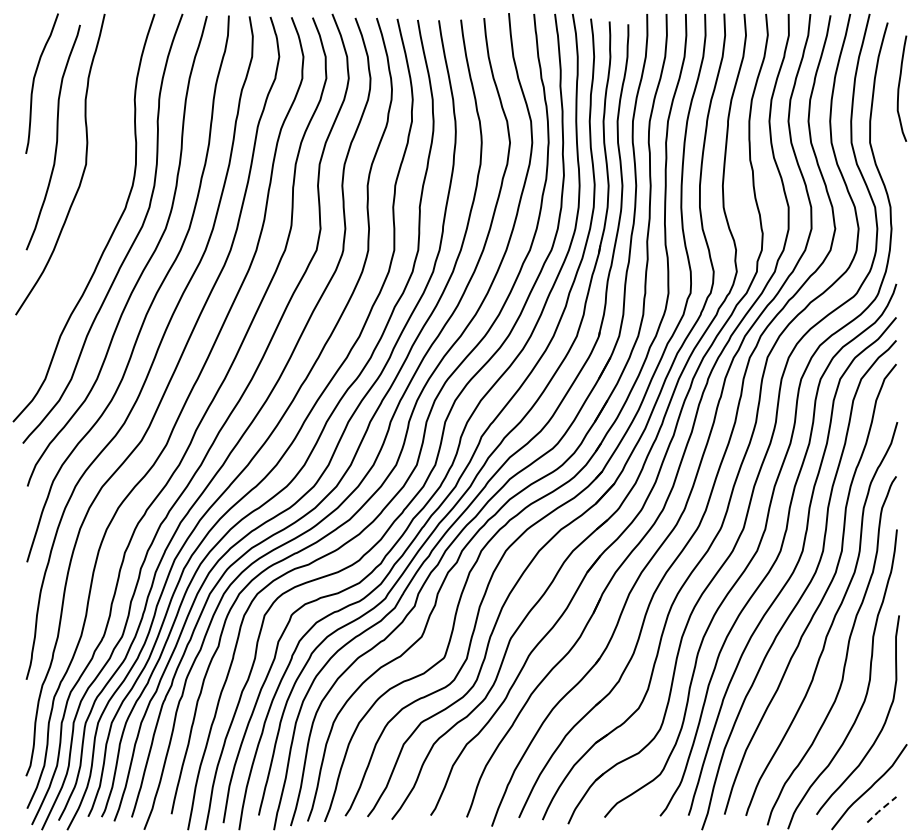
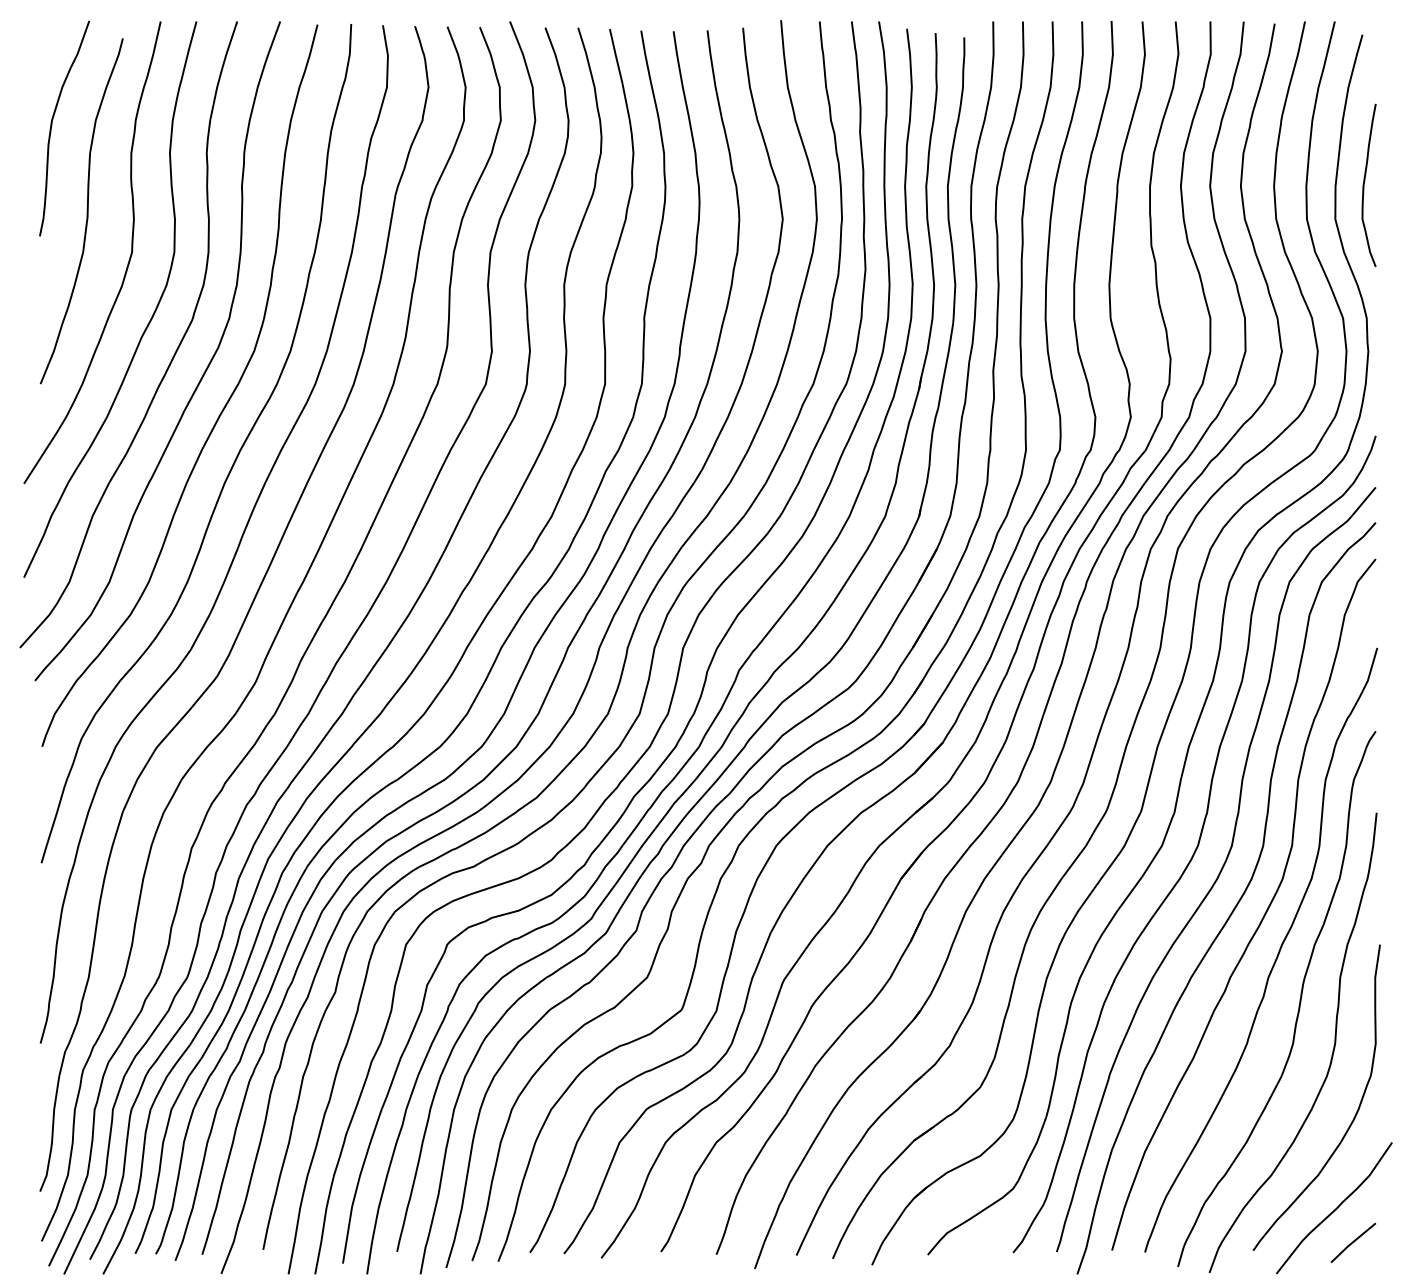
curve: (899, 88) -> (1365, 185), moved
curve: (97, 207) -> (149, 318), added
line: (881, 809) -> (1352, 1242), dashed -> solid

